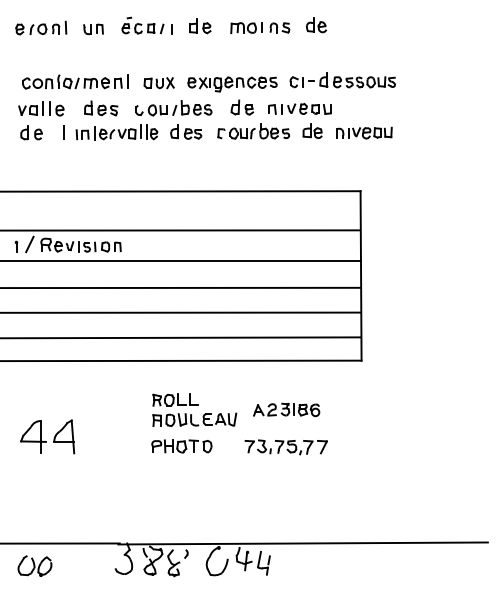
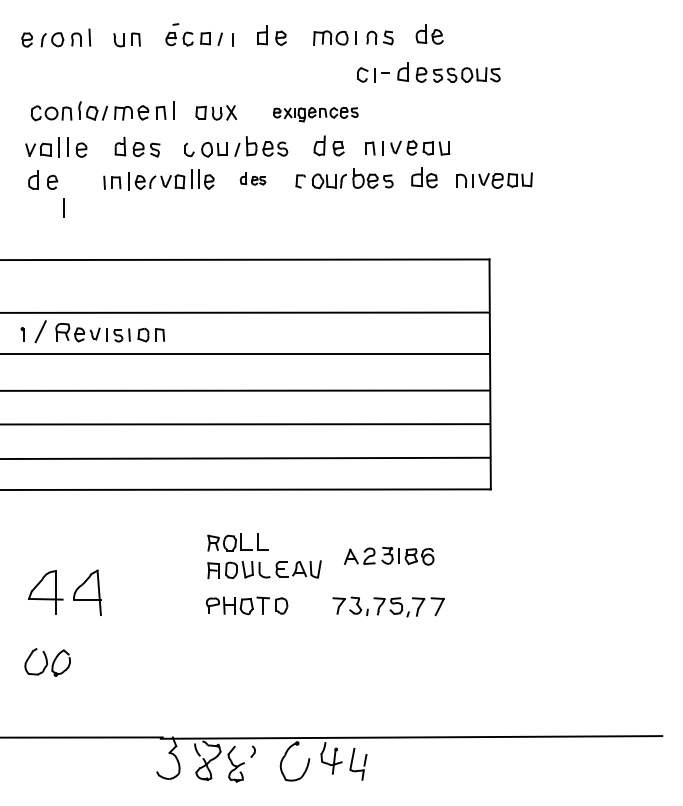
part: (342, 80) -> (428, 72), moved
part: (232, 84) -> (315, 114), size x0.7
part: (186, 131) -> (253, 178), size x0.6
line: (63, 132) -> (63, 208), moved
part: (34, 565) -> (47, 661), moved

